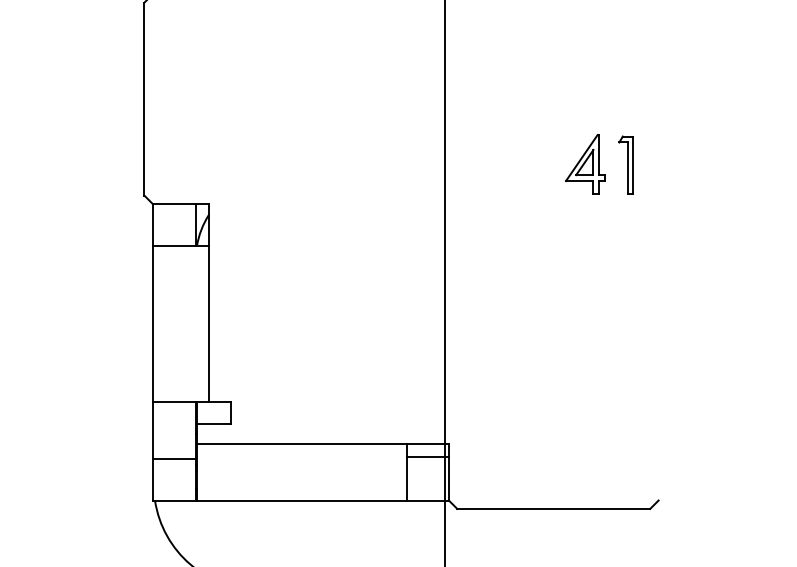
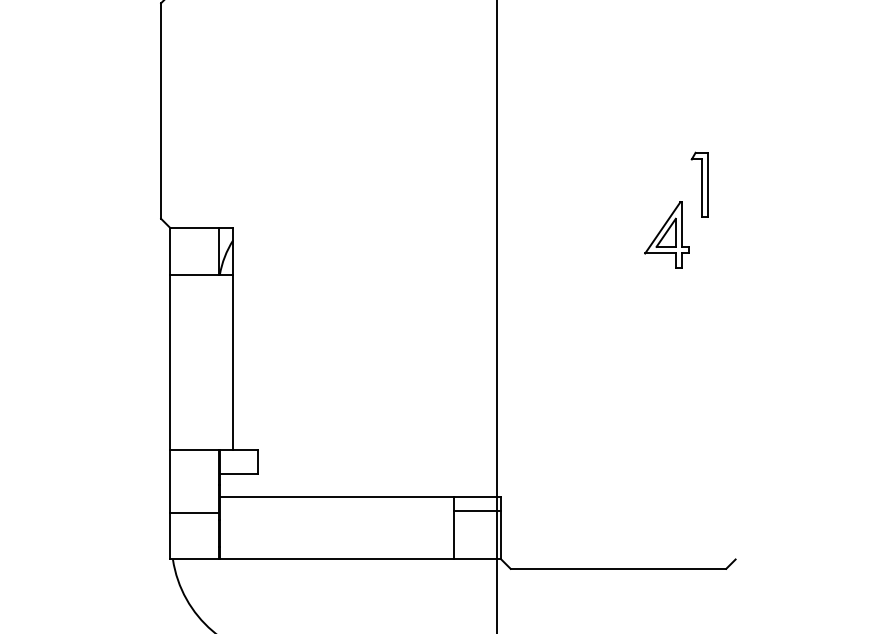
part: (585, 164) -> (666, 234), moved

